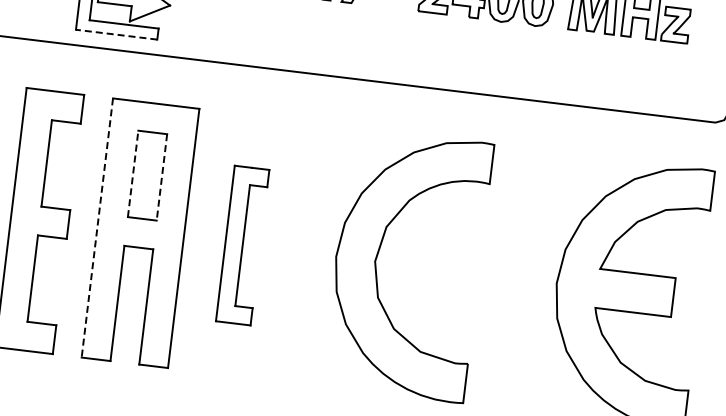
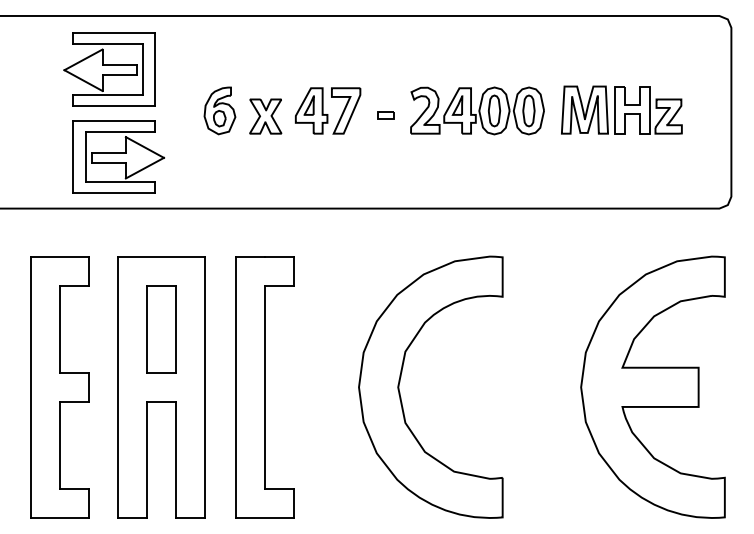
line: (116, 34) -> (114, 193), dashed -> solid
line: (133, 173) -> (147, 329), dashed -> solid
line: (161, 177) -> (176, 329), dashed -> solid
line: (97, 228) -> (118, 387), dashed -> solid
part: (242, 245) -> (264, 387), size x1.67

